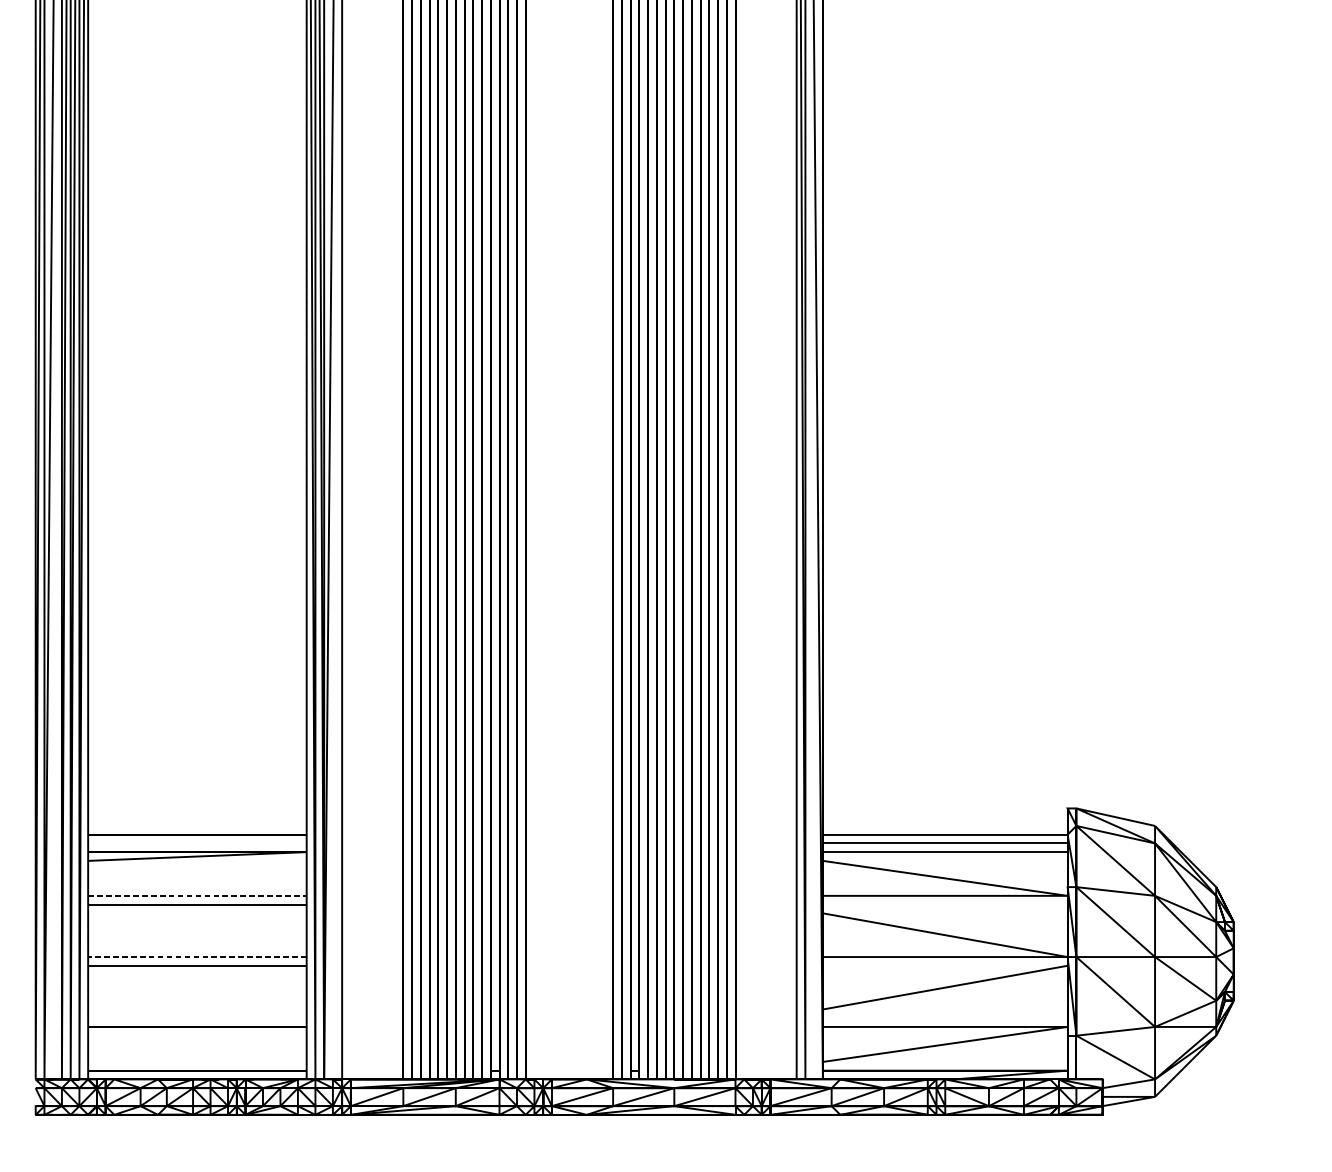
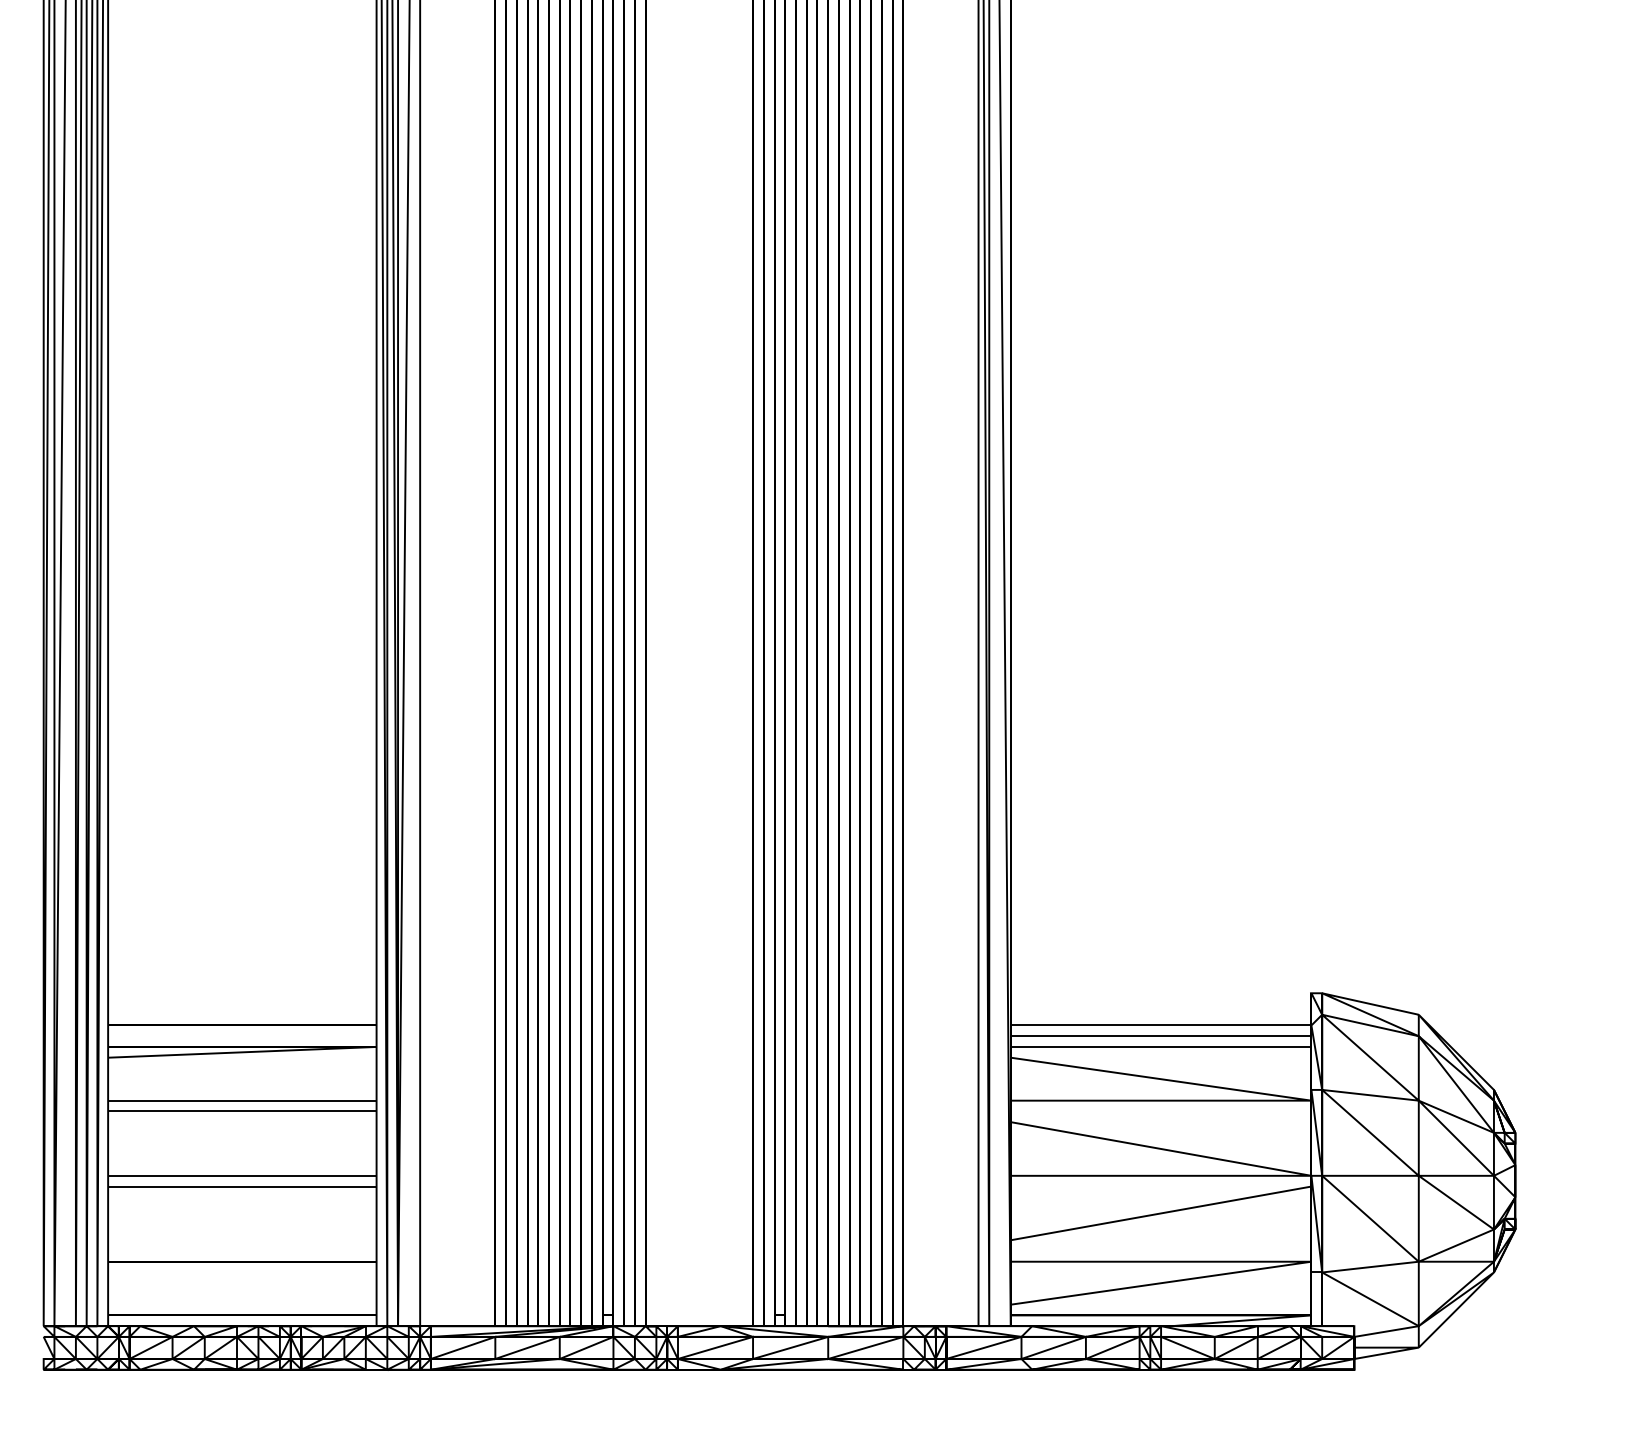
line: (197, 895) -> (242, 1100), dashed -> solid
line: (196, 956) -> (241, 1175), dashed -> solid

